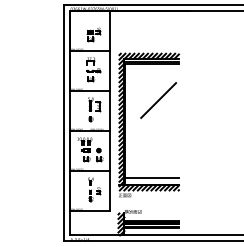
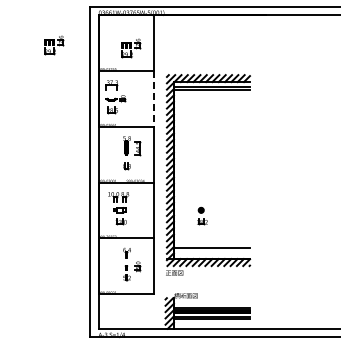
part: (38, 32) -> (54, 45), added
part: (93, 69) -> (115, 97), moved
line: (110, 70) -> (154, 98), solid -> dashed
line: (158, 100) -> (221, 140), removed
part: (99, 154) -> (202, 215), moved

